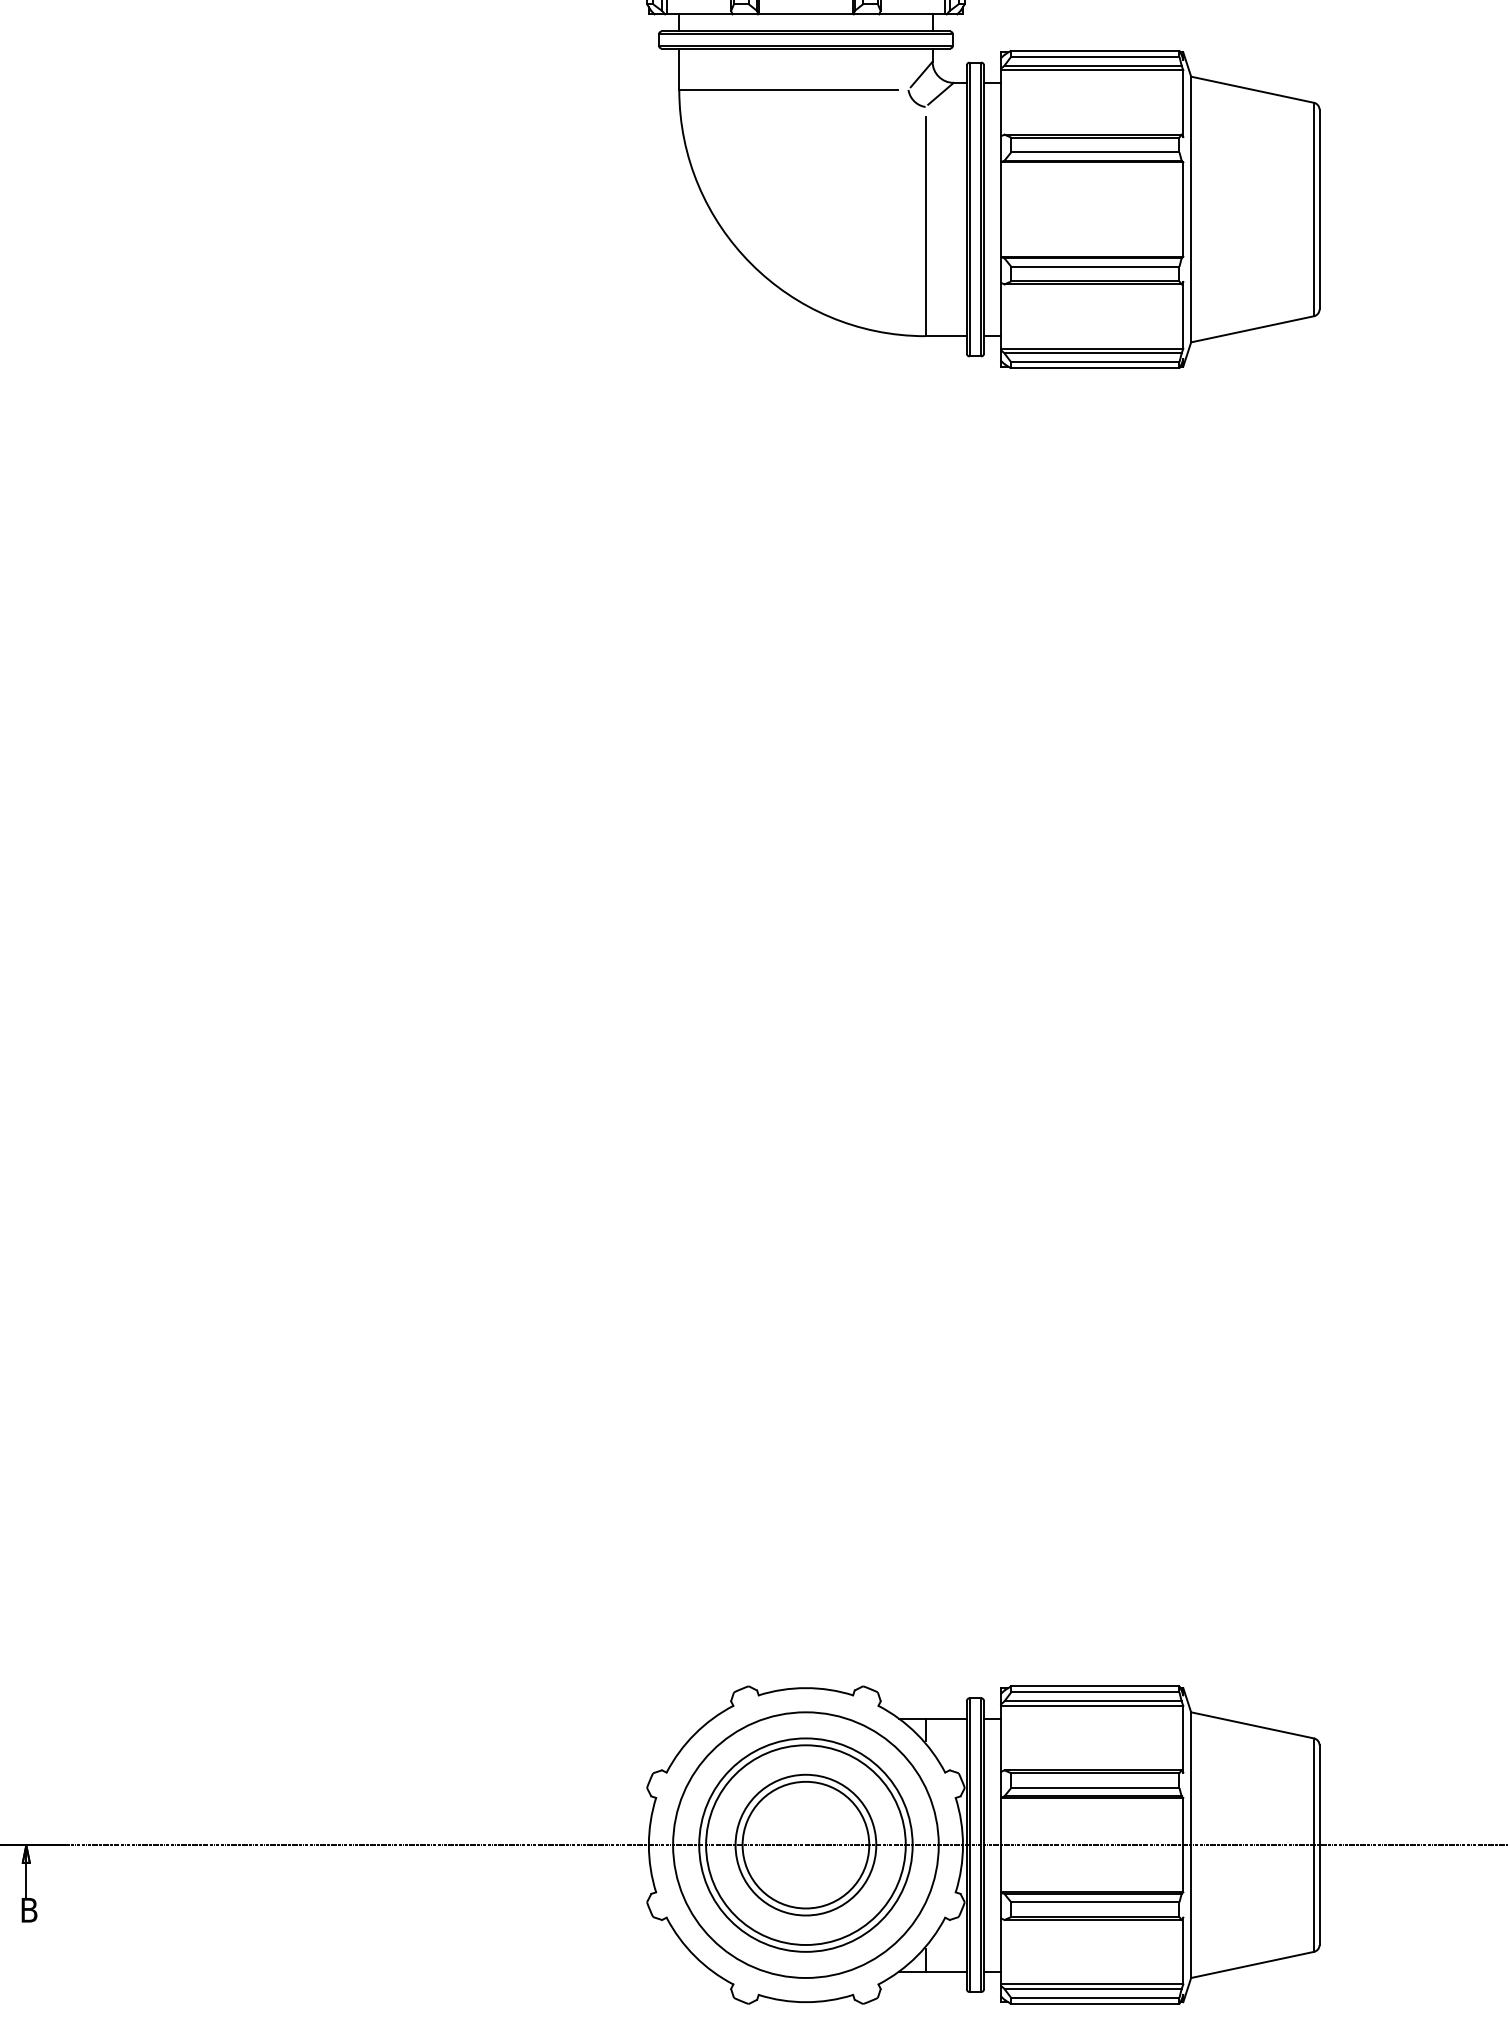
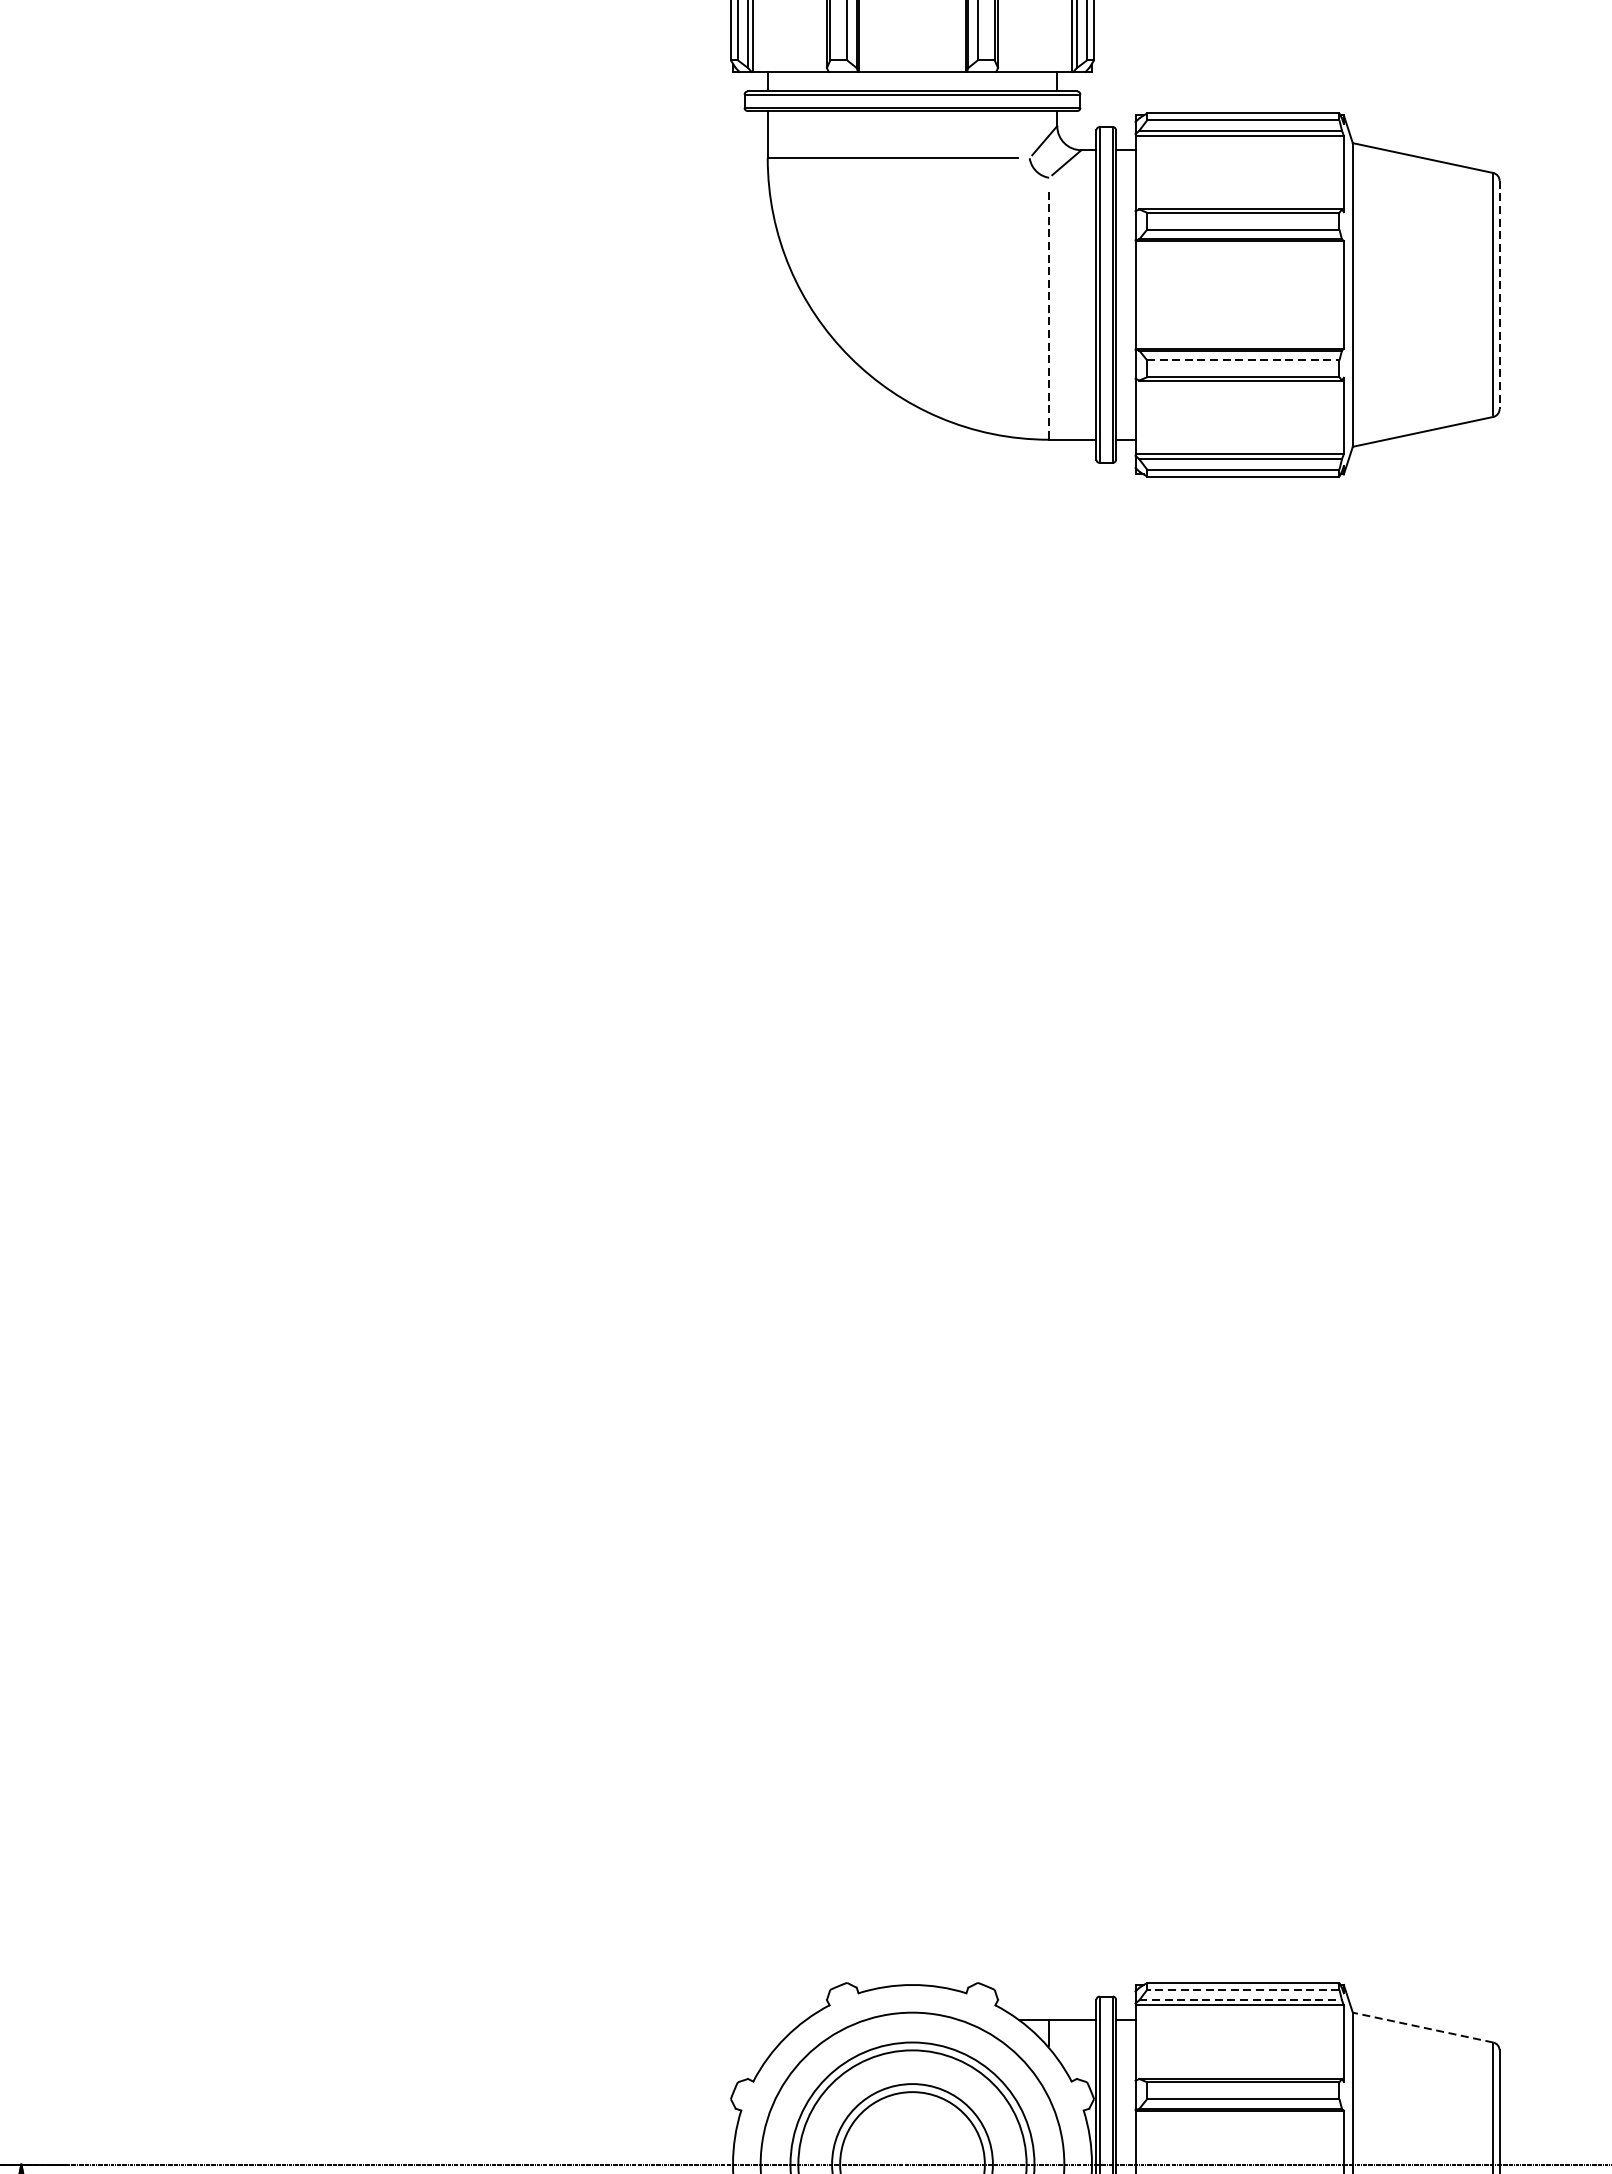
line: (1319, 209) -> (1499, 294), solid -> dashed
line: (925, 225) -> (1049, 313), solid -> dashed
line: (1095, 266) -> (1243, 360), solid -> dashed
line: (1094, 1692) -> (1242, 1990), solid -> dashed
line: (1093, 1701) -> (1241, 2000), solid -> dashed
line: (1252, 1725) -> (1422, 2027), solid -> dashed

